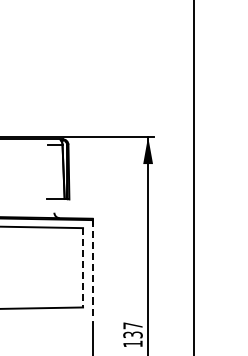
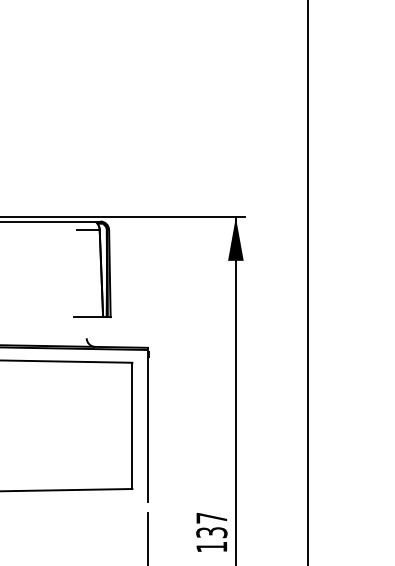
line: (83, 267) -> (133, 425), dashed -> solid
line: (92, 267) -> (147, 425), dashed -> solid

